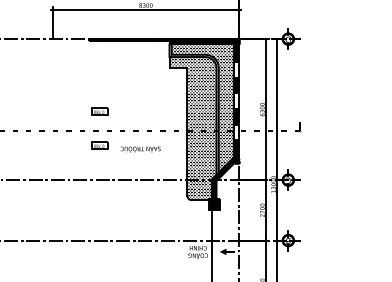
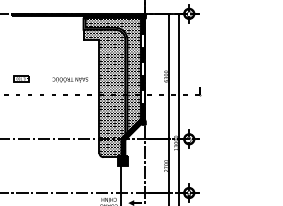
part: (99, 145) -> (21, 108), removed
text: (140, 149) -> (70, 80), moved

